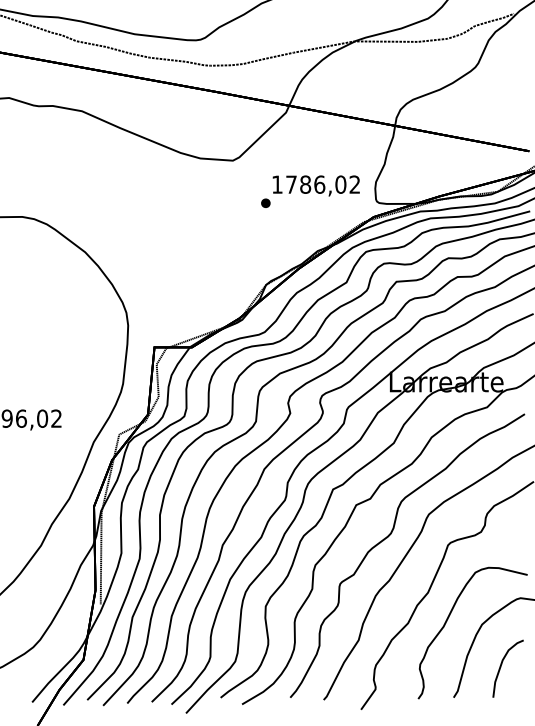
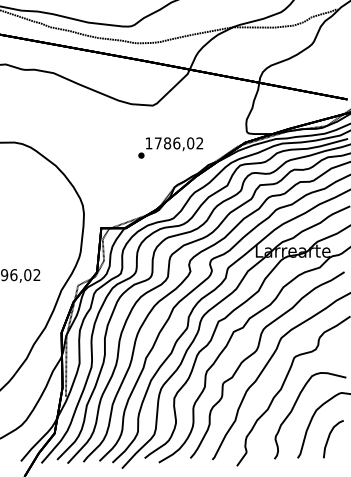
text: (310, 190) -> (170, 147), moved

